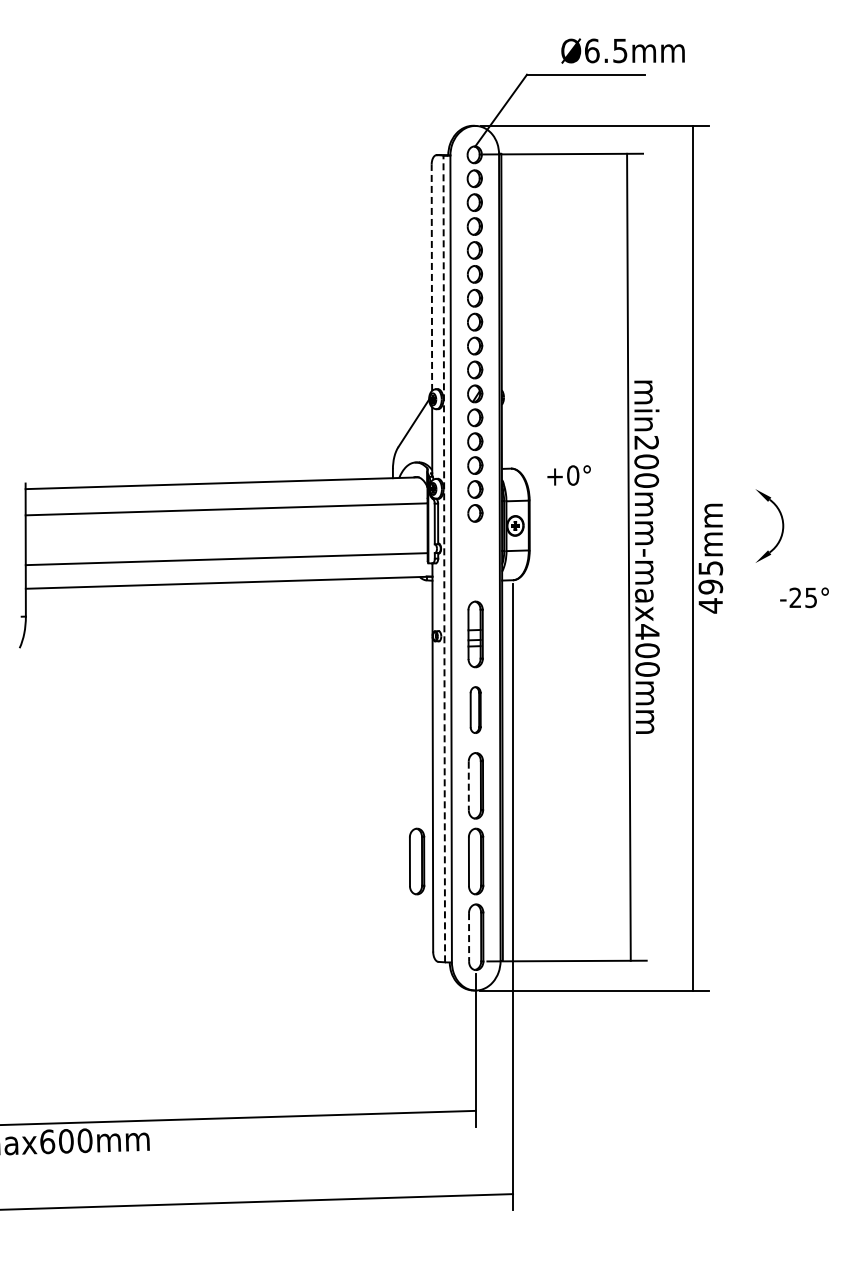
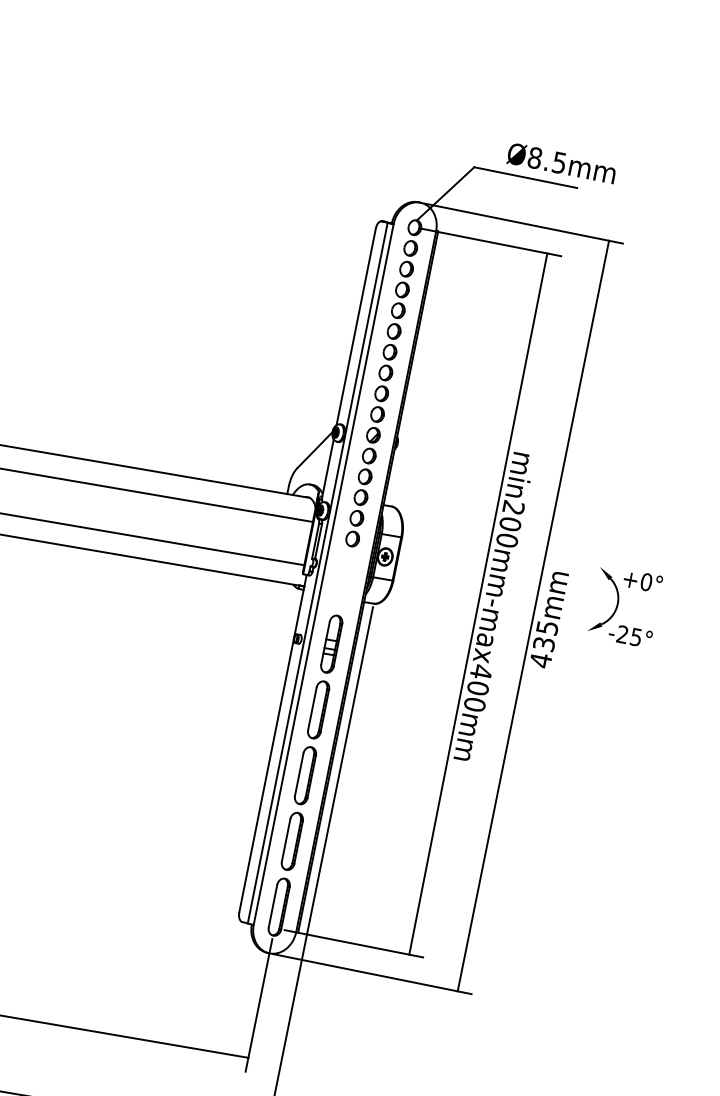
text: (592, 50) -> (535, 157), Ø6.5mm -> Ø8.5mm
line: (431, 277) -> (355, 326), dashed -> solid
text: (568, 475) -> (642, 581), moved
line: (444, 558) -> (318, 572), dashed -> solid
text: (710, 586) -> (544, 643), 495mm -> 435mm
text: (804, 597) -> (630, 635), moved
part: (475, 709) -> (318, 709), size x1.43
line: (468, 786) -> (298, 774), dashed -> solid
part: (417, 861) -> (241, 831), removed
line: (469, 937) -> (273, 906), dashed -> solid

